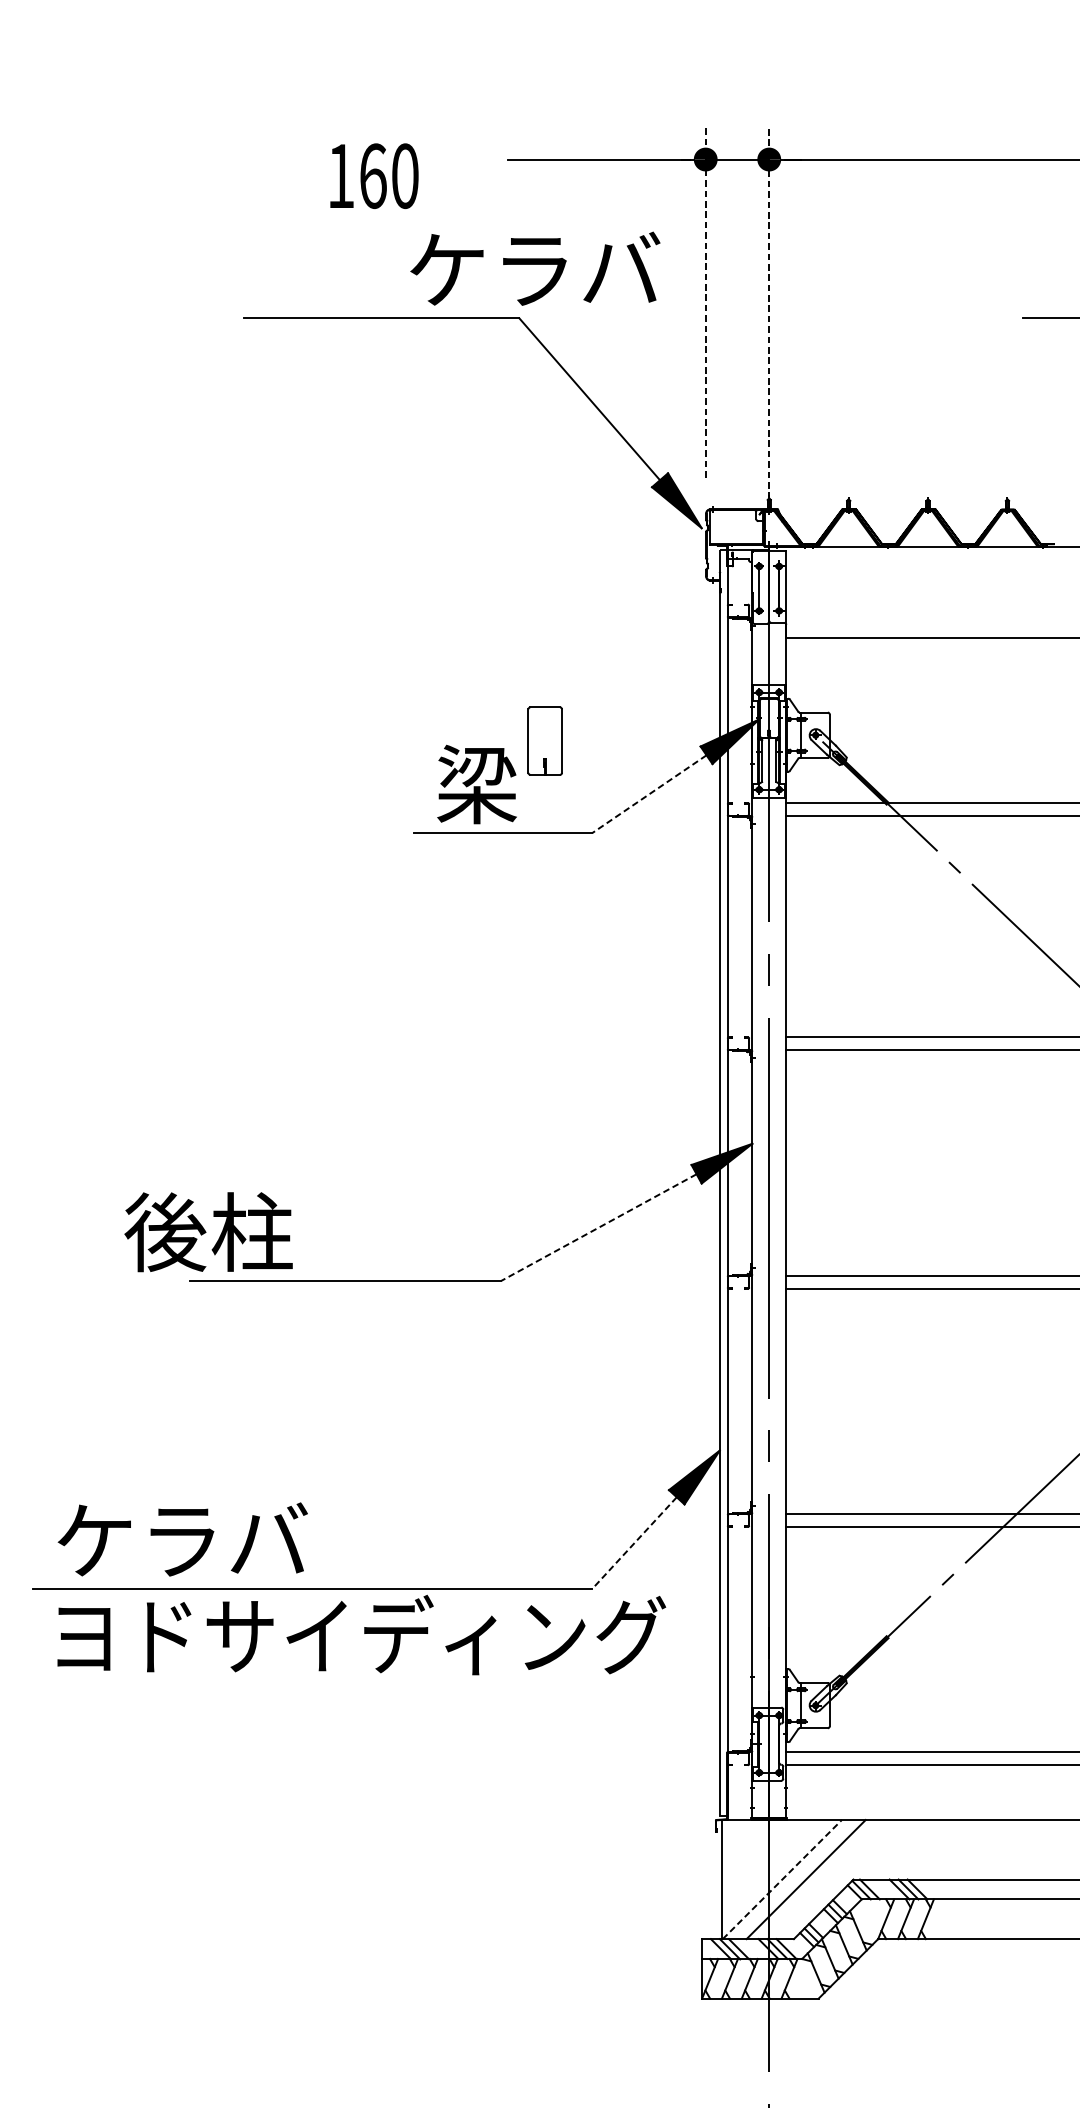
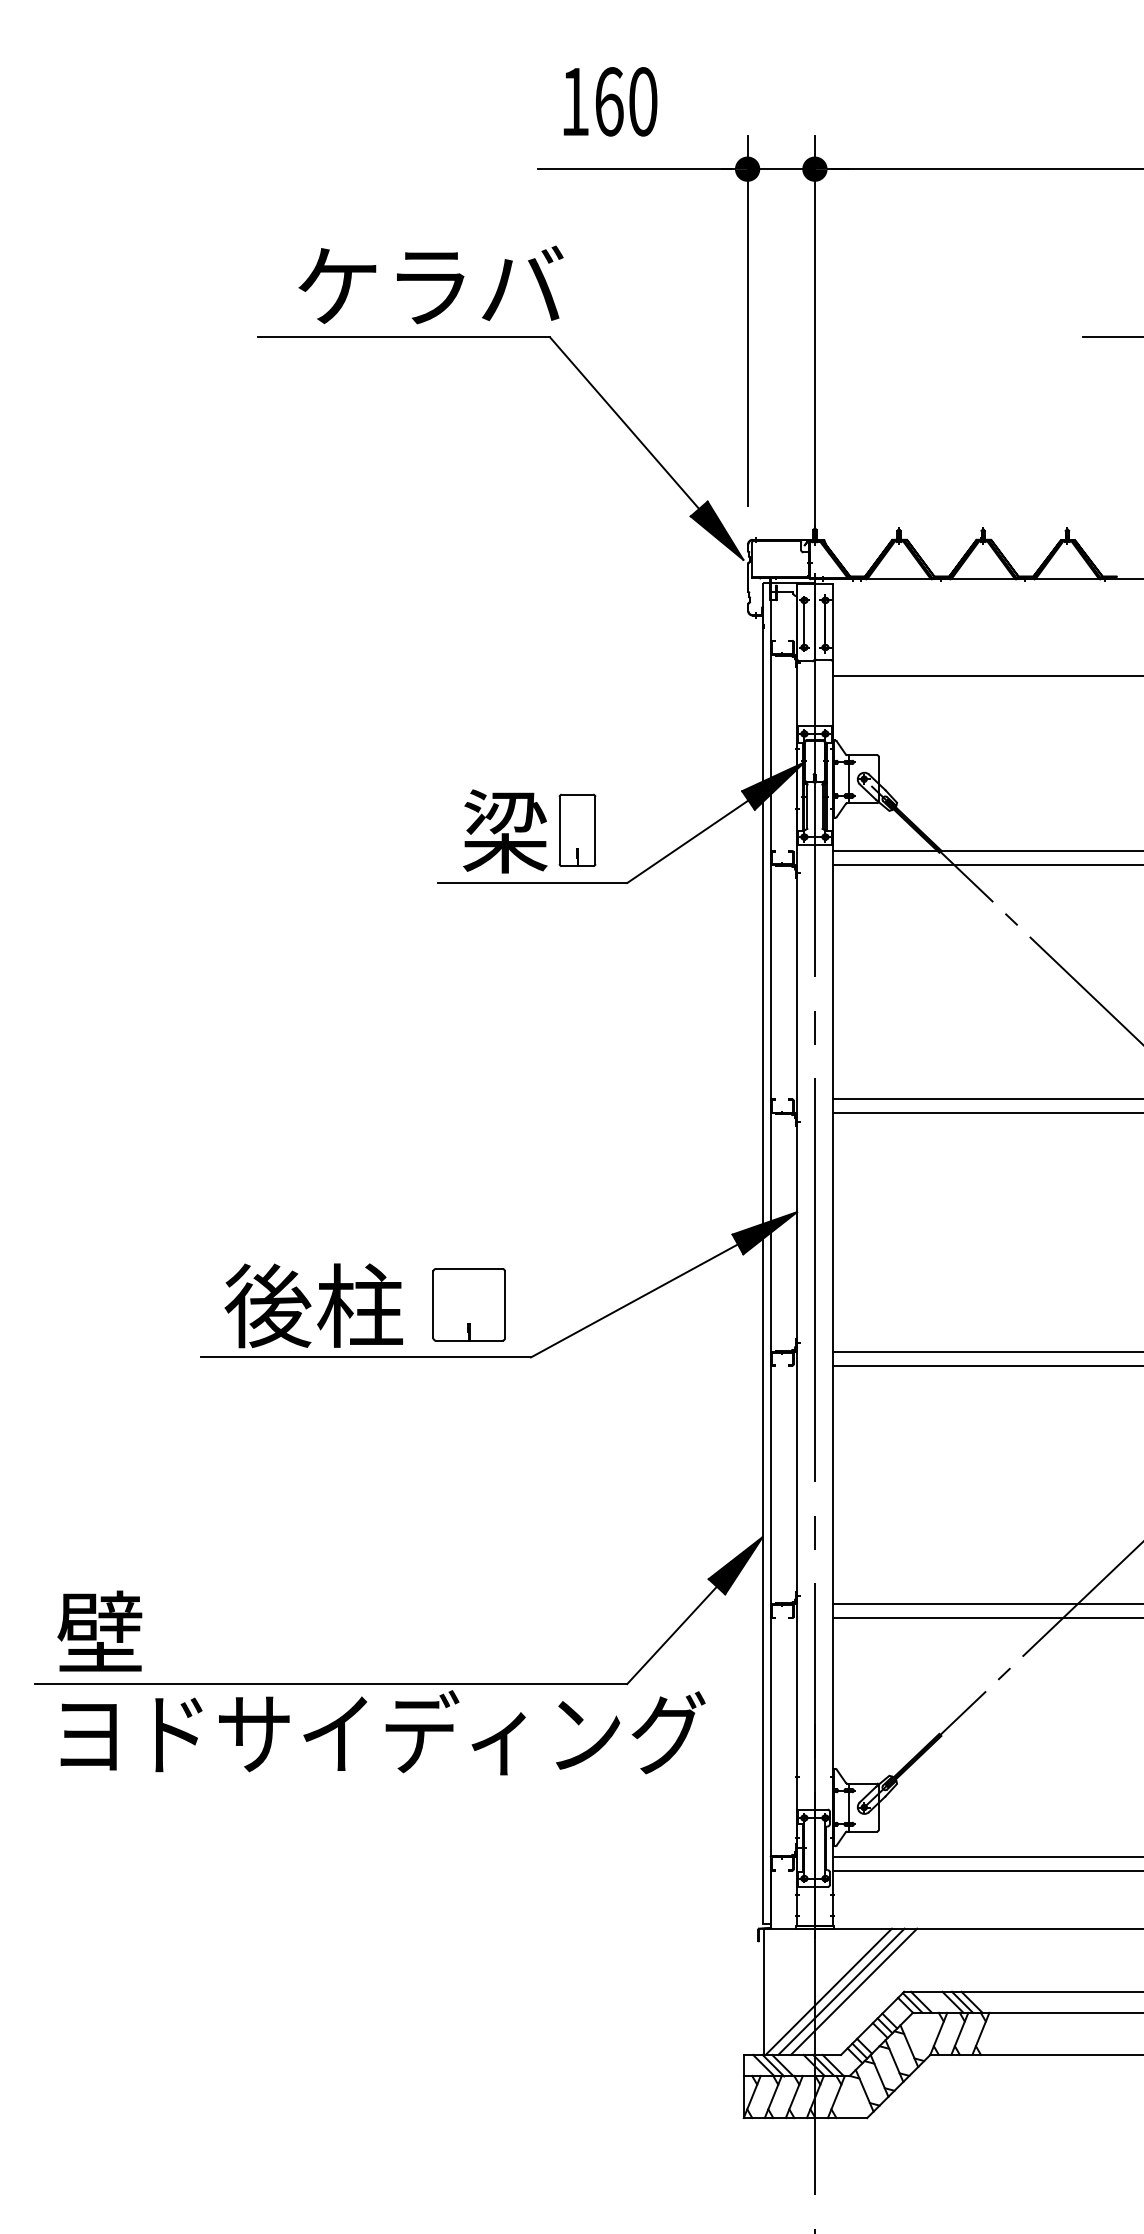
text: (374, 175) -> (610, 101), moved
text: (534, 268) -> (430, 284), moved
line: (705, 302) -> (747, 320), dashed -> solid
line: (768, 318) -> (814, 337), dashed -> solid
part: (545, 740) -> (577, 829), moved
line: (648, 794) -> (687, 842), dashed -> solid
line: (598, 1227) -> (634, 1300), dashed -> solid
part: (442, 1230) -> (468, 1304), added
text: (208, 1231) -> (313, 1305), moved
text: (180, 1538) -> (191, 1630), ケラバ -> 壁
line: (633, 1543) -> (671, 1635), dashed -> solid
line: (783, 1879) -> (829, 1991), dashed -> solid
line: (794, 1879) -> (841, 1991), added

